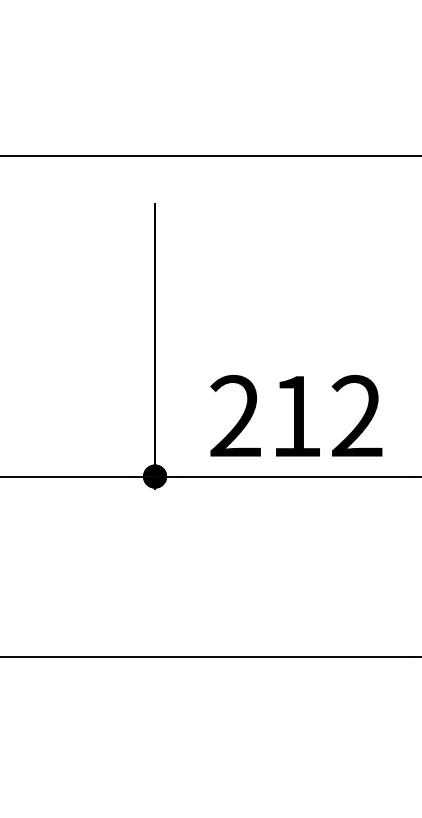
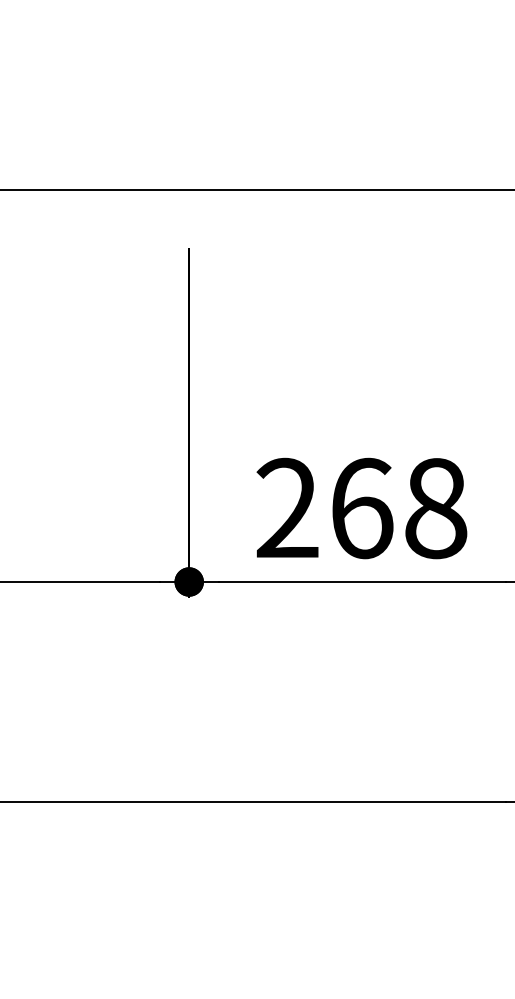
text: (327, 415) -> (399, 507), 212 -> 268

